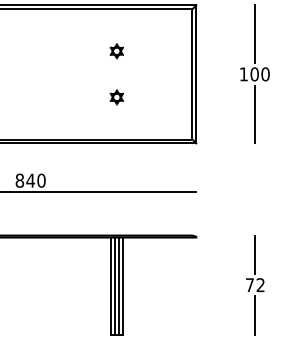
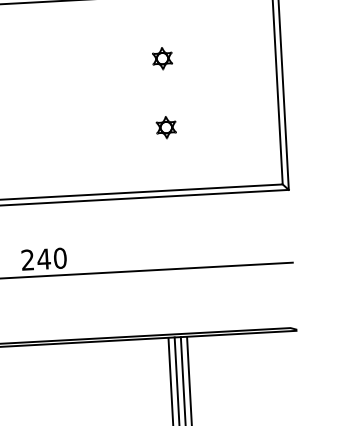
text: (19, 180) -> (27, 259), 840 -> 240

